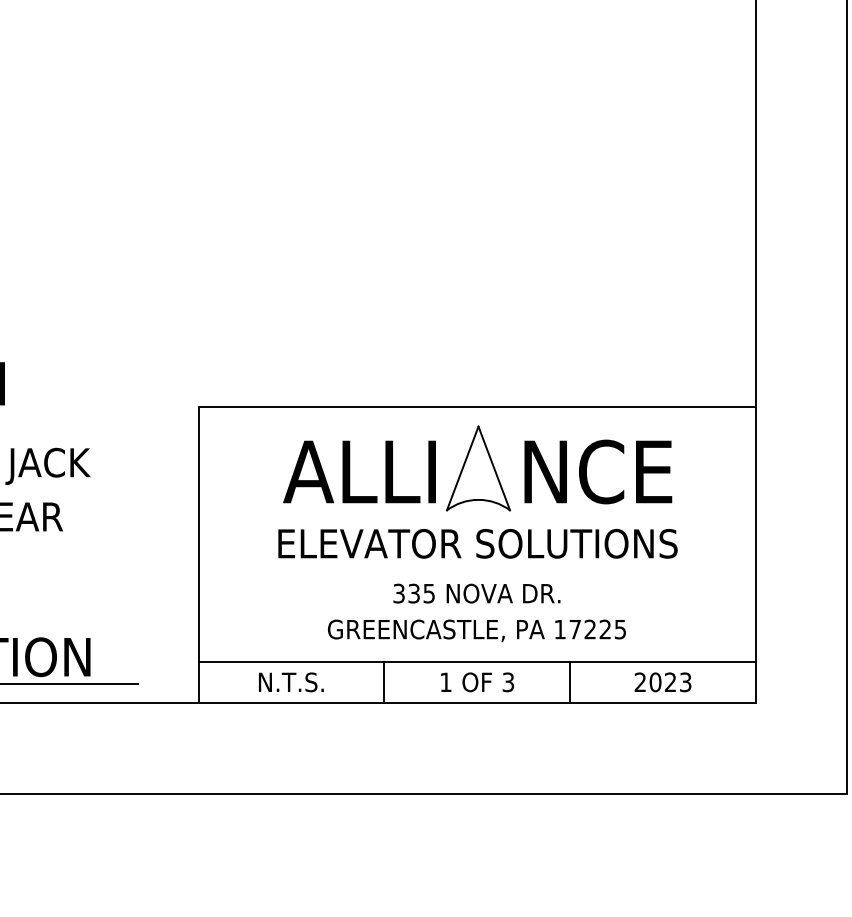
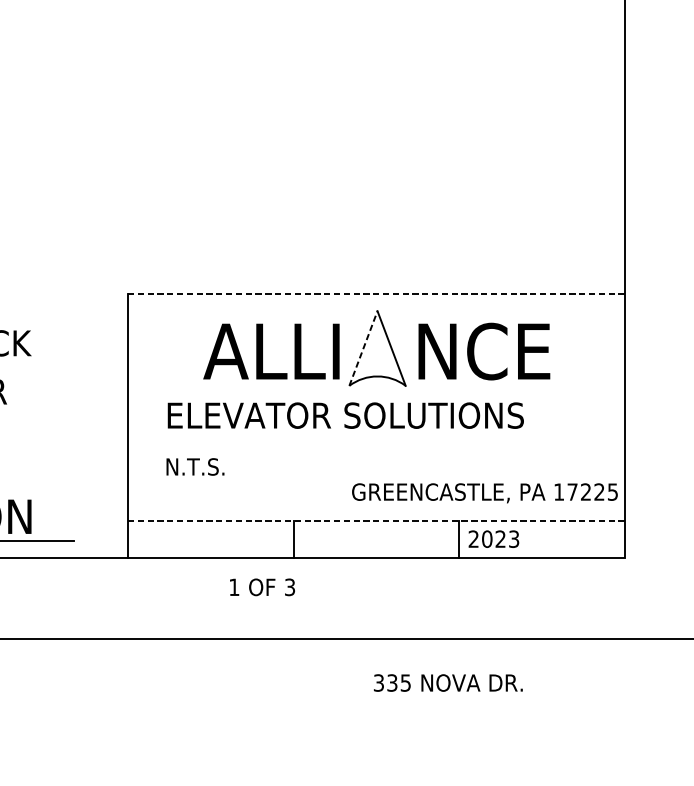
line: (477, 407) -> (376, 294), solid -> dashed
line: (462, 468) -> (363, 348), solid -> dashed
text: (477, 543) -> (345, 415), moved
text: (476, 593) -> (447, 682), moved
text: (476, 630) -> (484, 492), moved
line: (477, 661) -> (376, 520), solid -> dashed
text: (291, 682) -> (195, 467), moved
text: (477, 682) -> (262, 587), moved
text: (662, 682) -> (493, 539), moved

